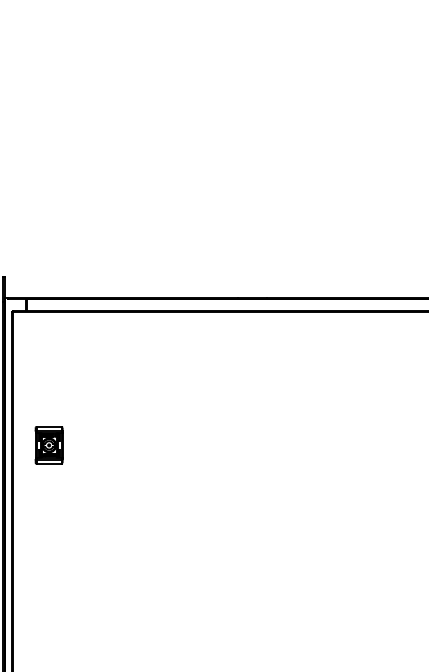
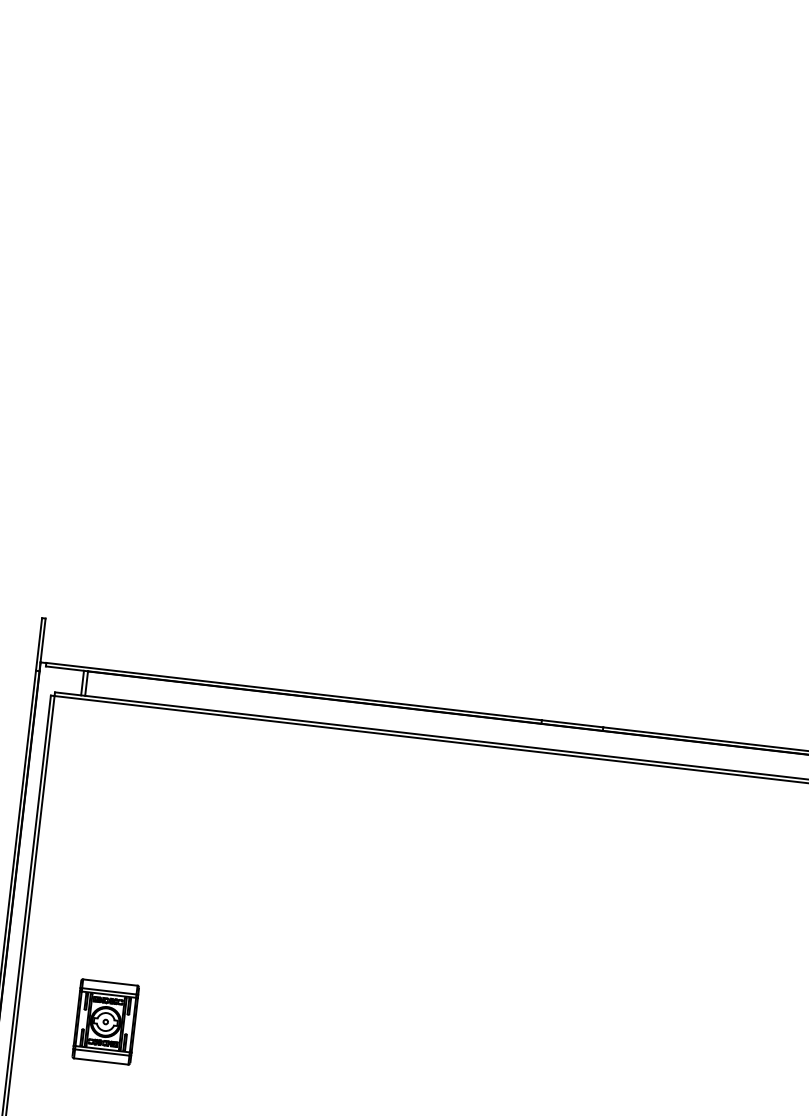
part: (48, 445) -> (104, 1022), moved

